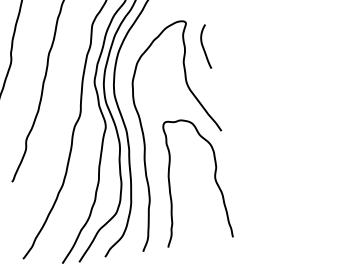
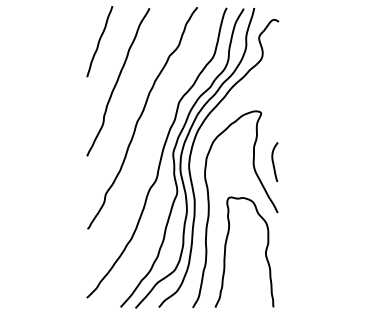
curve: (203, 46) -> (273, 161), moved

